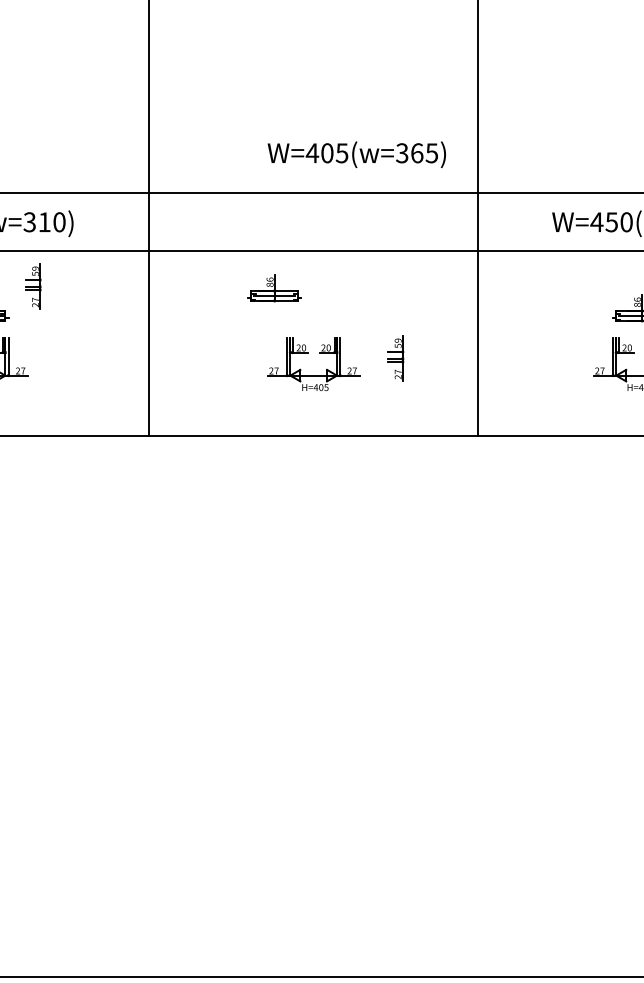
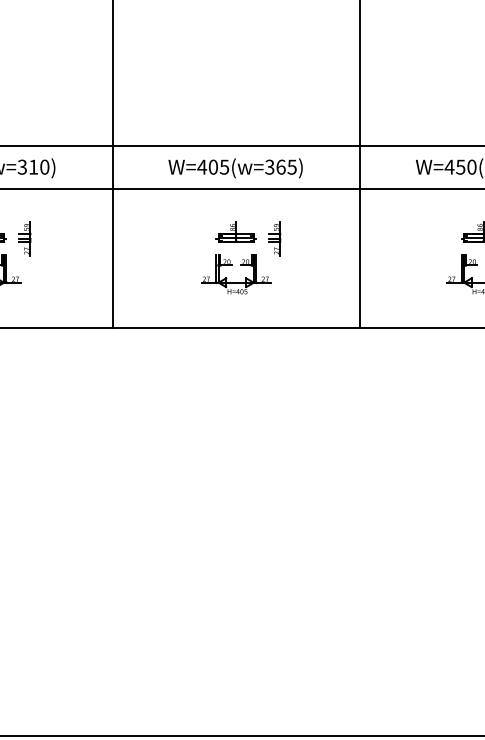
text: (356, 154) -> (235, 168), moved
part: (33, 286) -> (25, 238), moved
part: (274, 288) -> (236, 232), moved
part: (395, 358) -> (274, 238), moved

